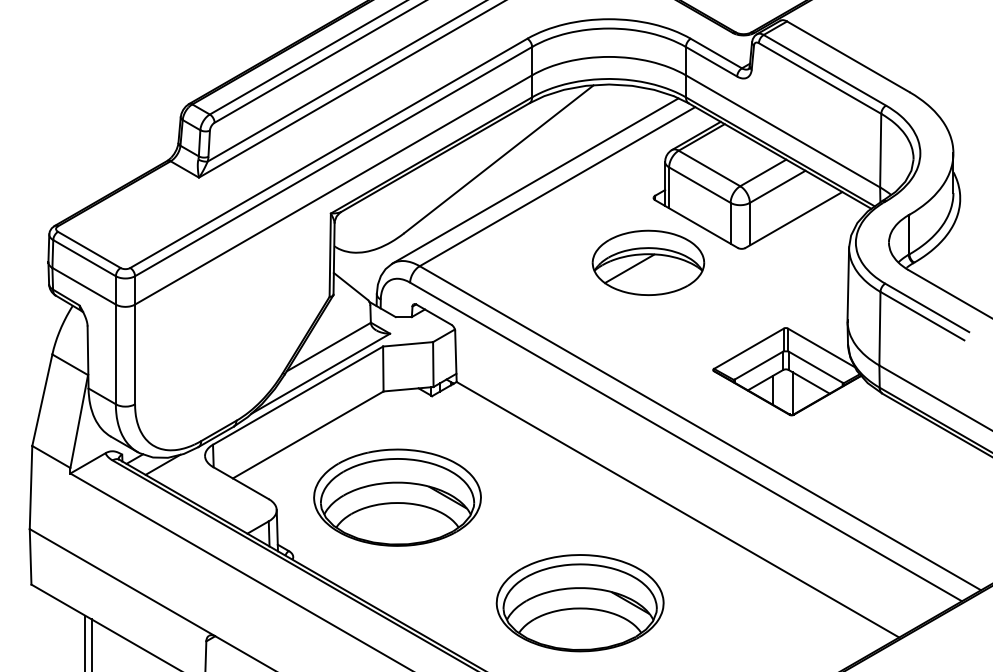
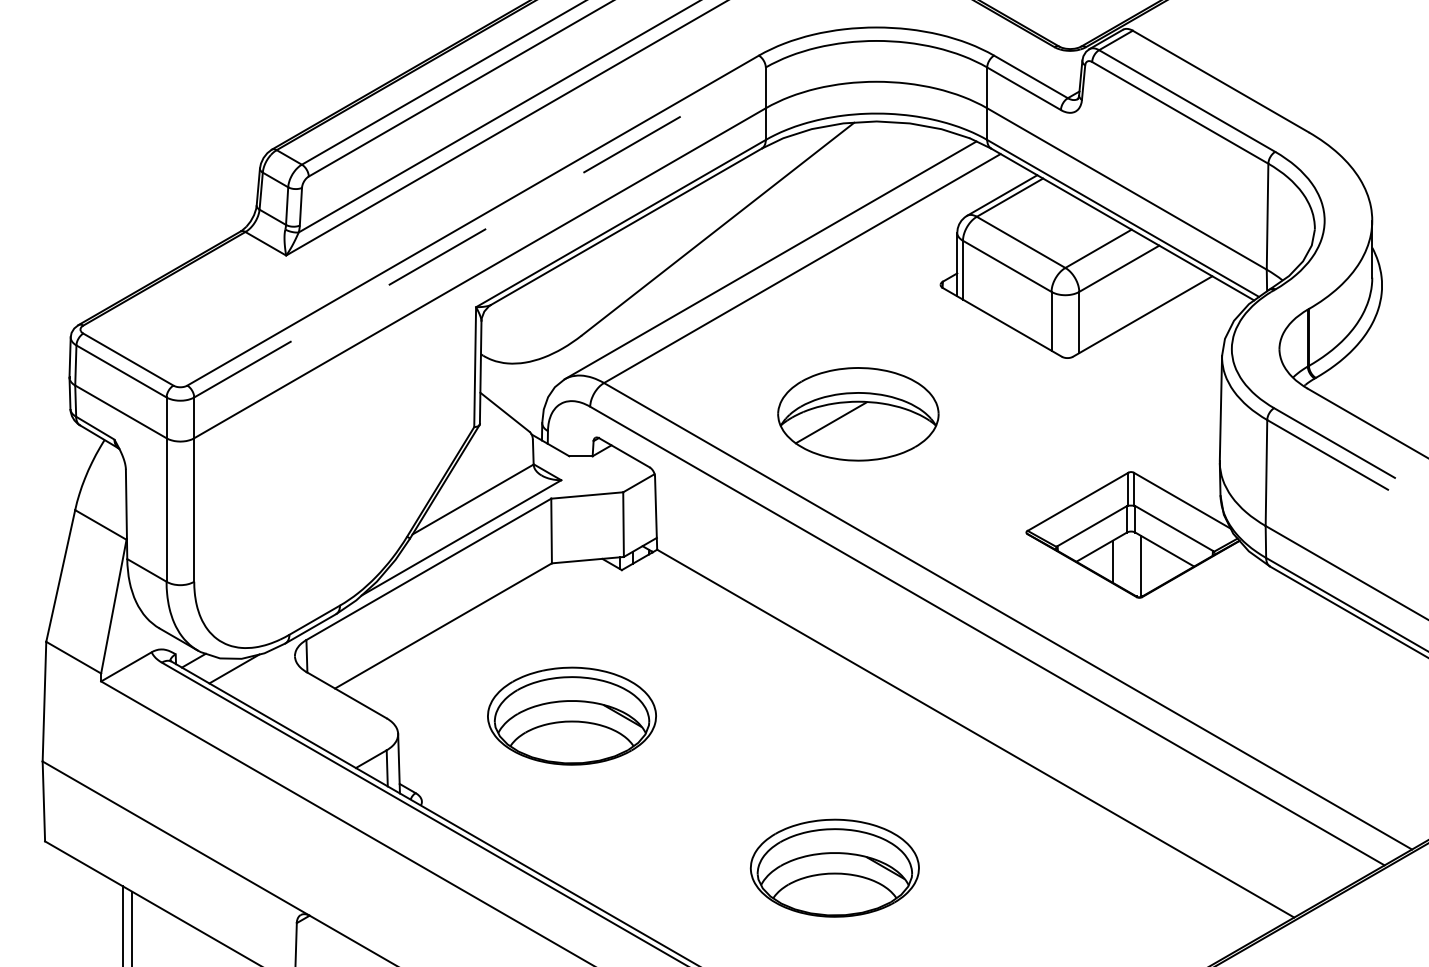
line: (334, 161) -> (481, 232), solid -> dashed
part: (648, 262) -> (858, 413), moved
part: (397, 497) -> (571, 715), size x0.7
part: (579, 603) -> (833, 868), size x0.7

